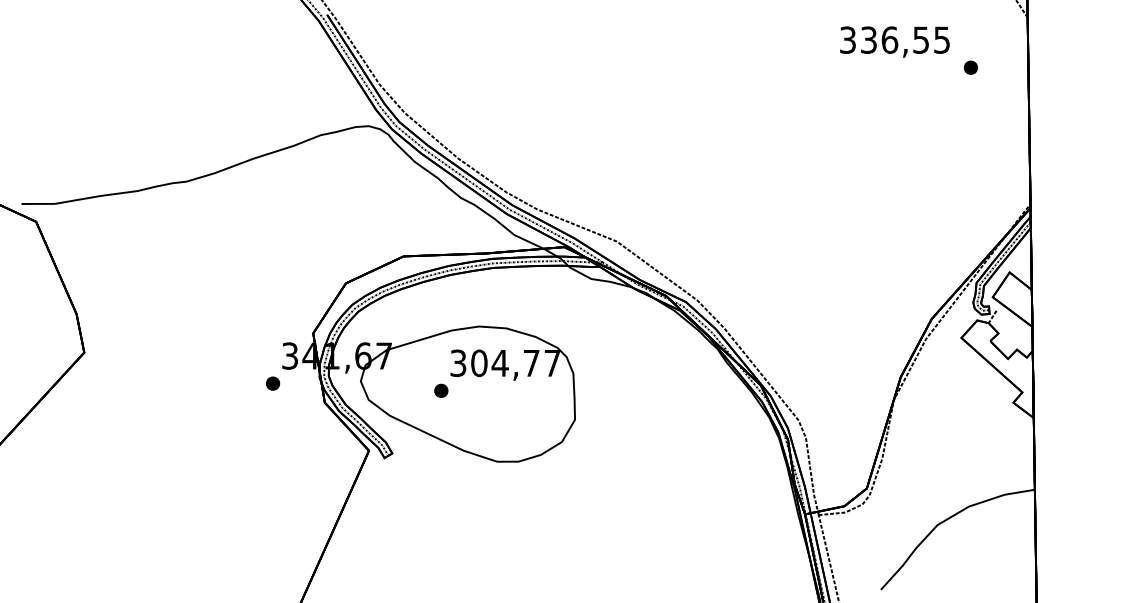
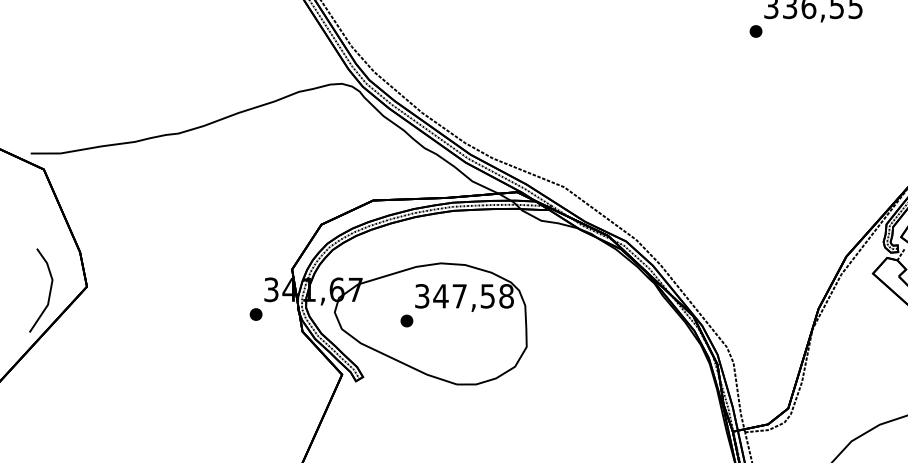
part: (970, 67) -> (755, 31), moved
line: (42, 356) -> (49, 290), added
text: (515, 363) -> (473, 296), 304,77 -> 347,58

